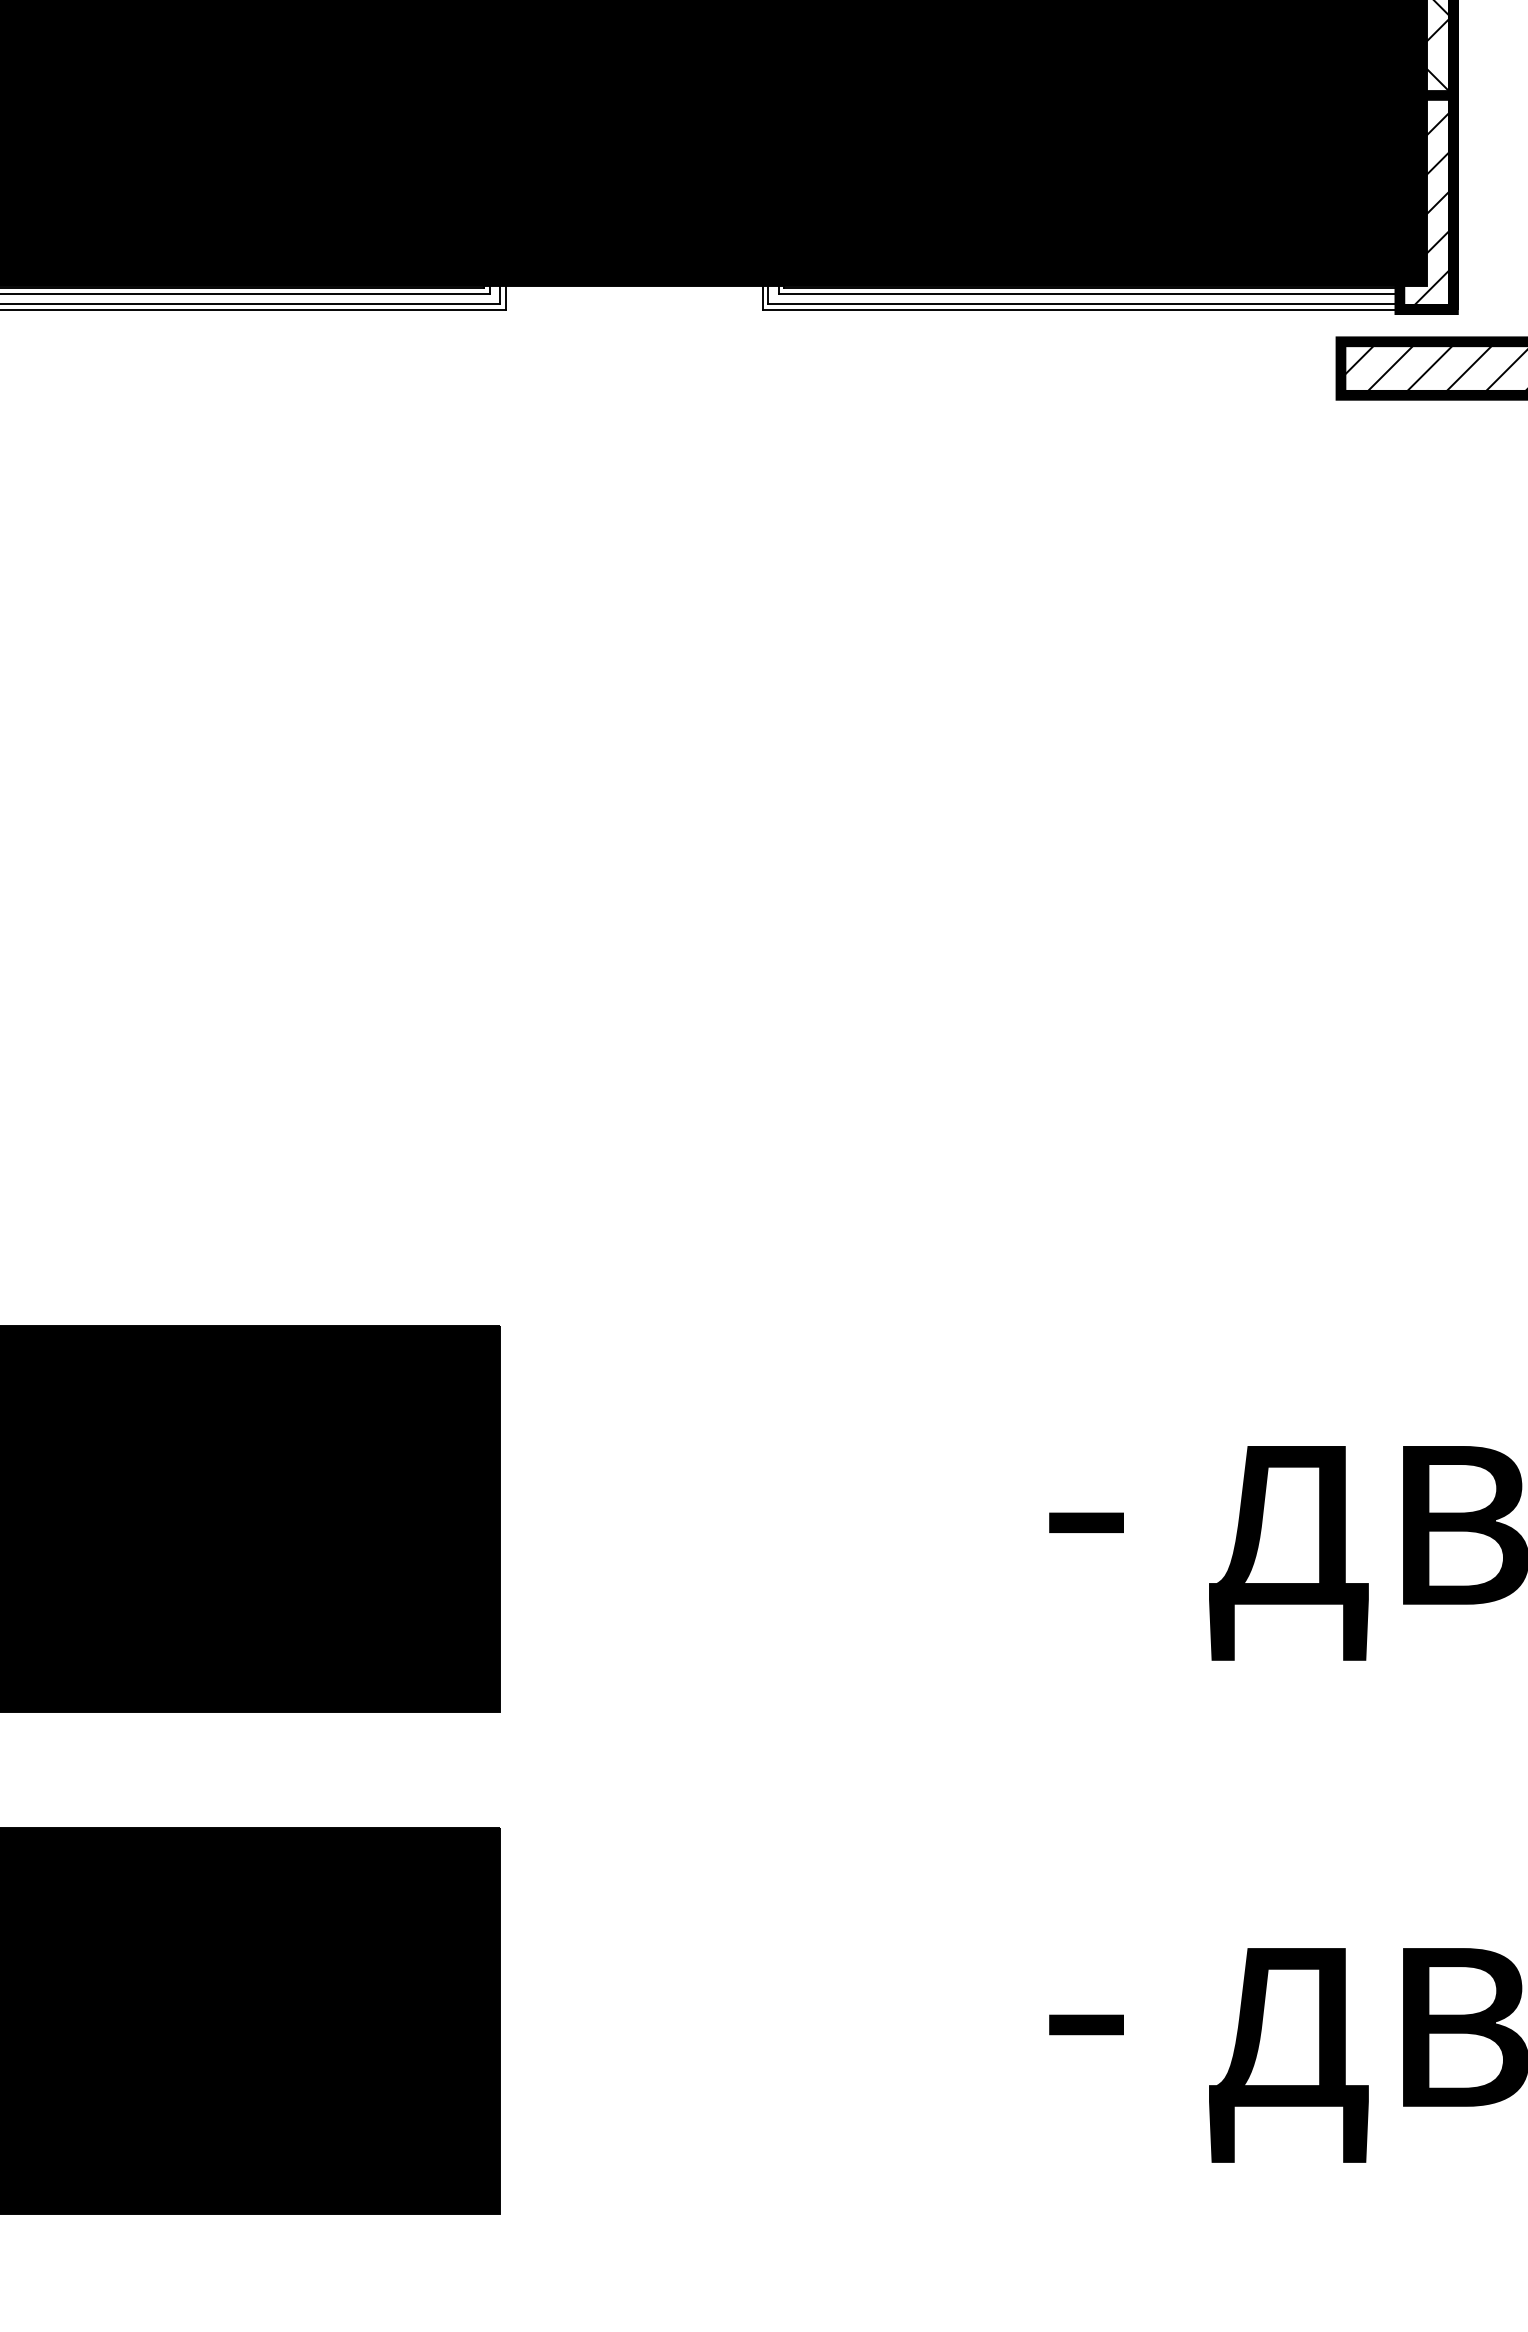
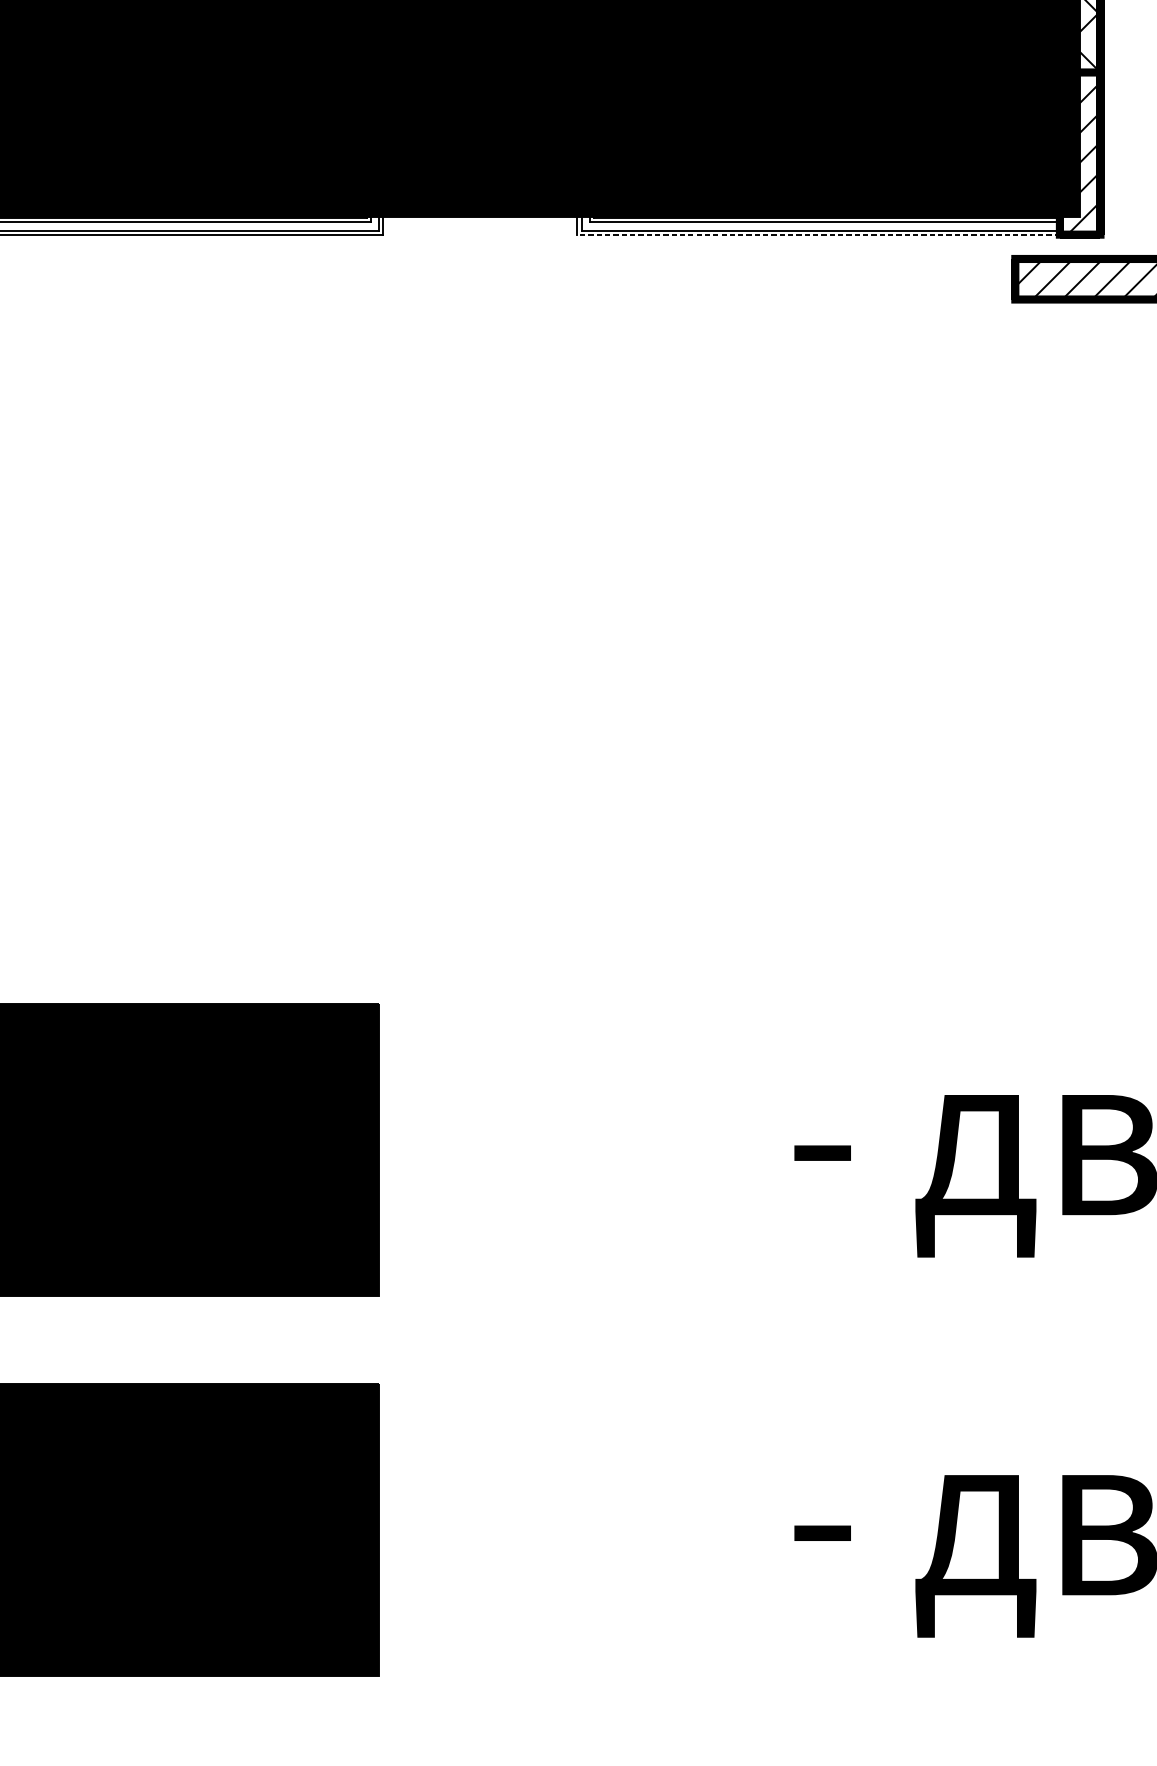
line: (1081, 309) -> (818, 234), solid -> dashed

